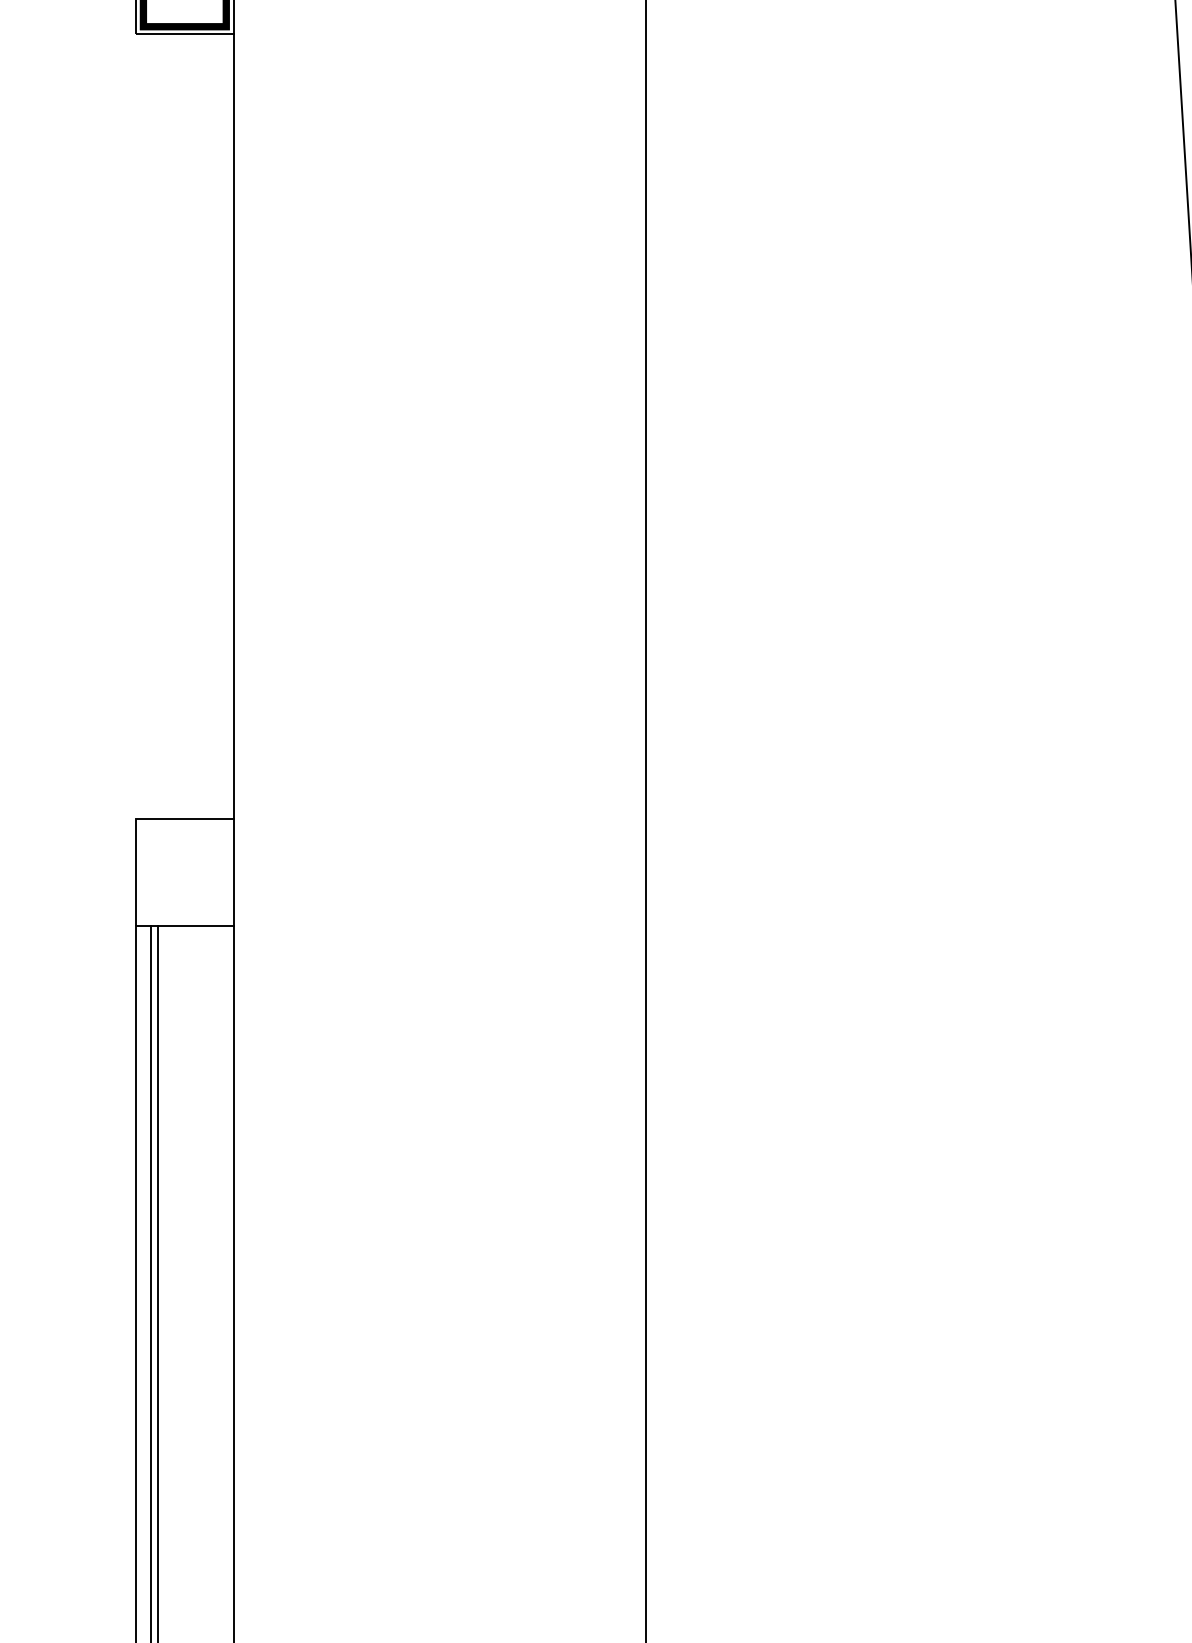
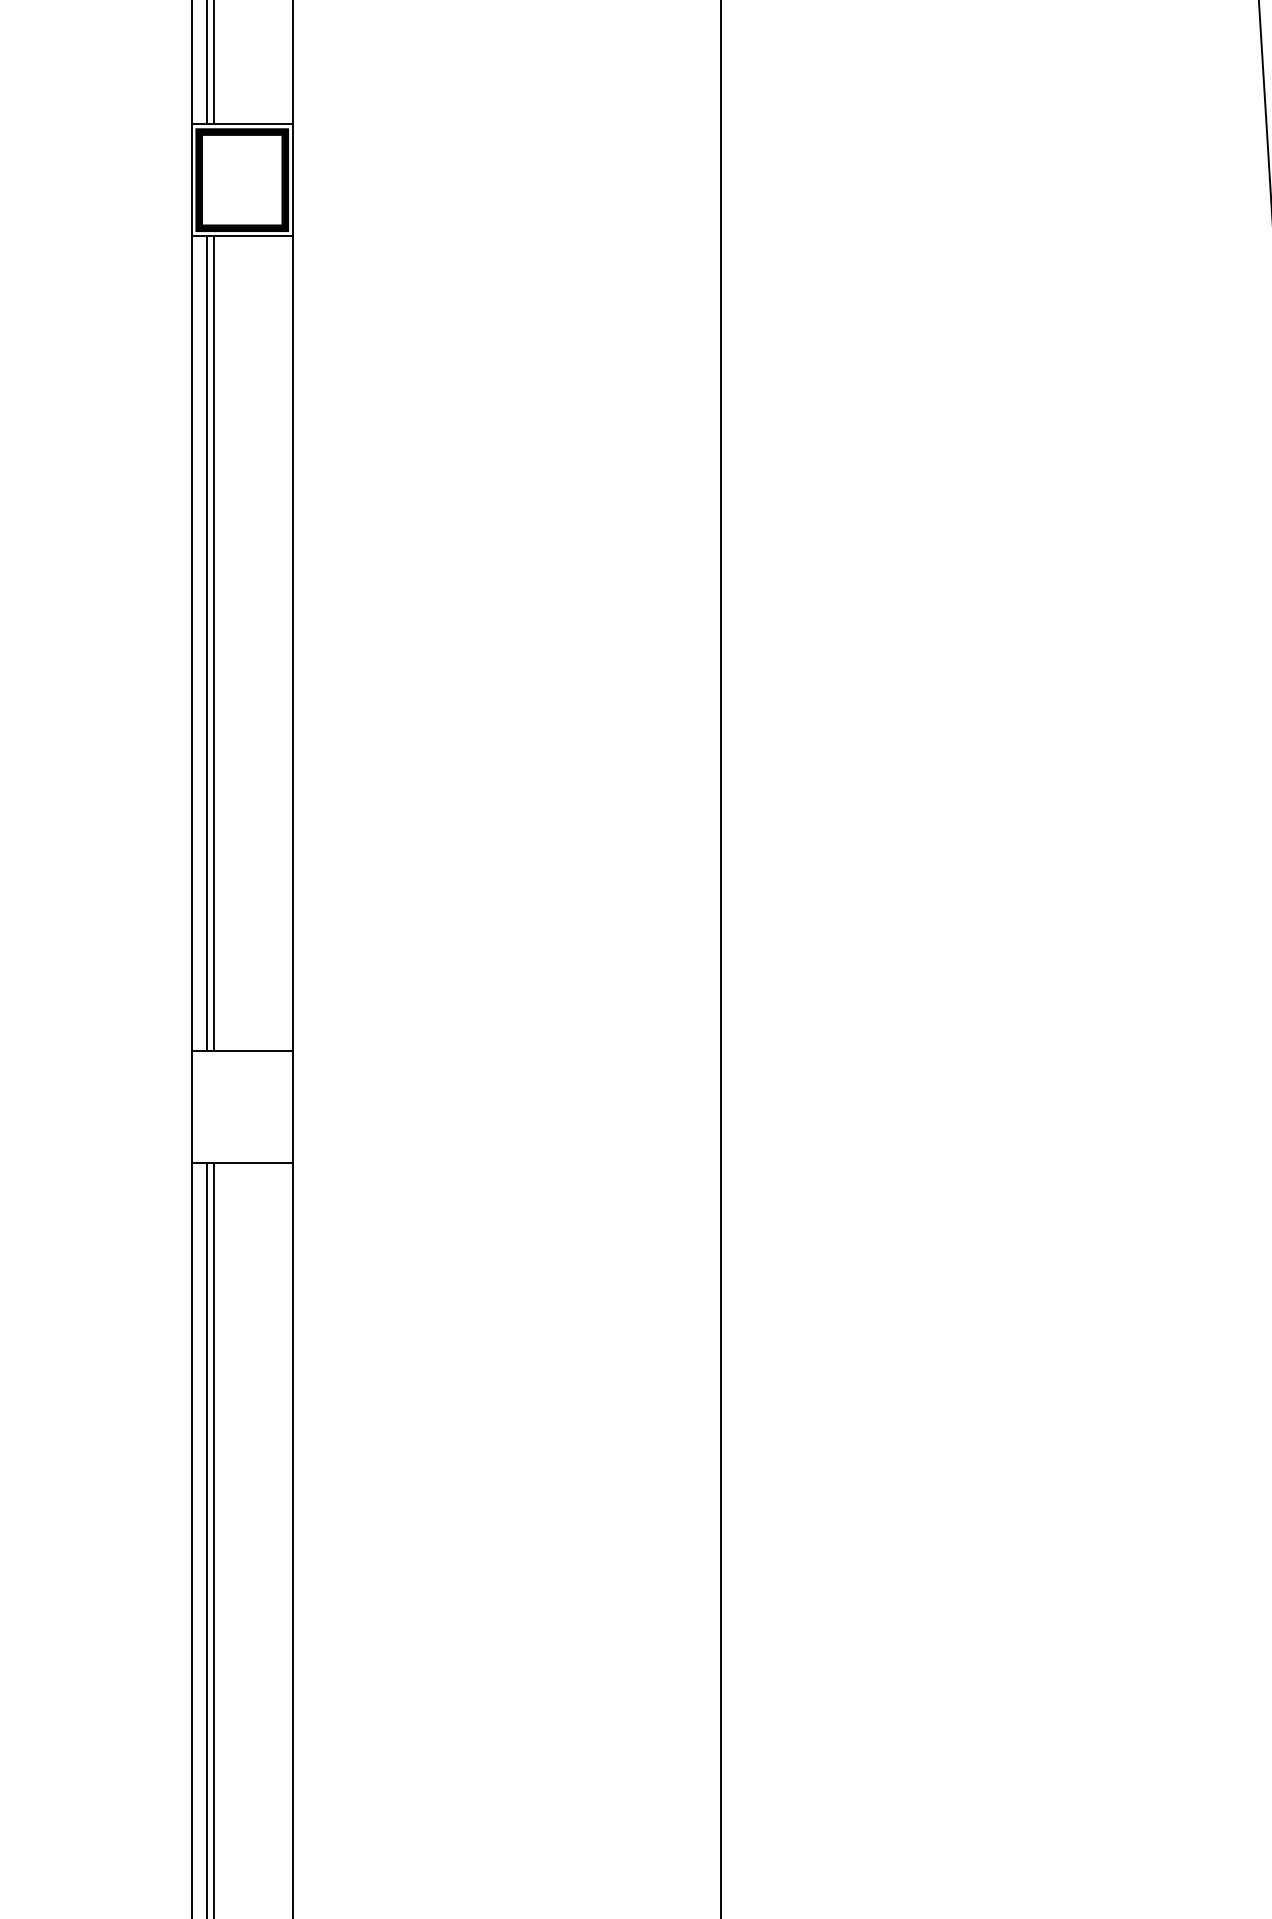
line: (136, 426) -> (191, 643), added
line: (150, 426) -> (206, 643), added
line: (158, 426) -> (214, 643), added

